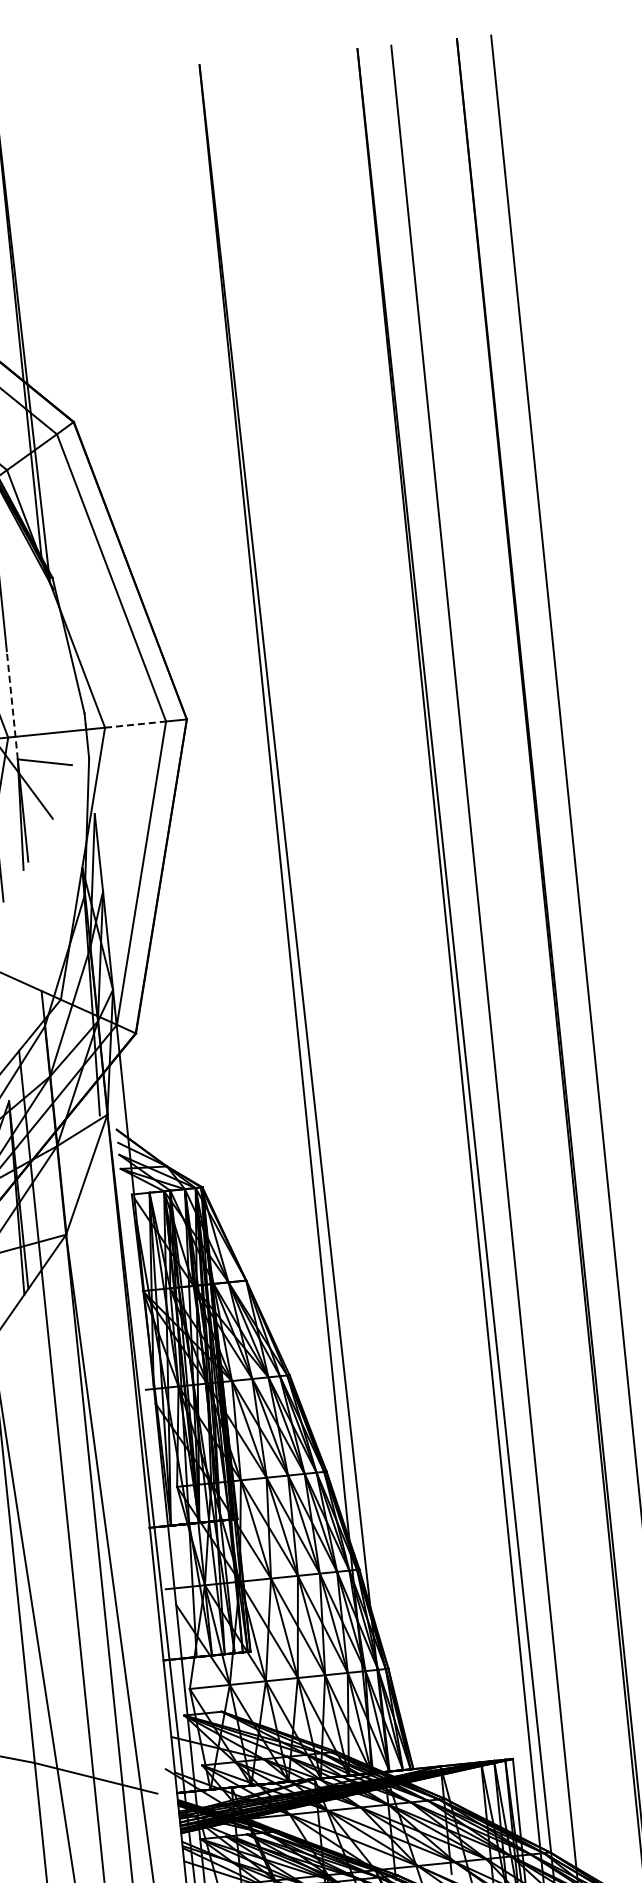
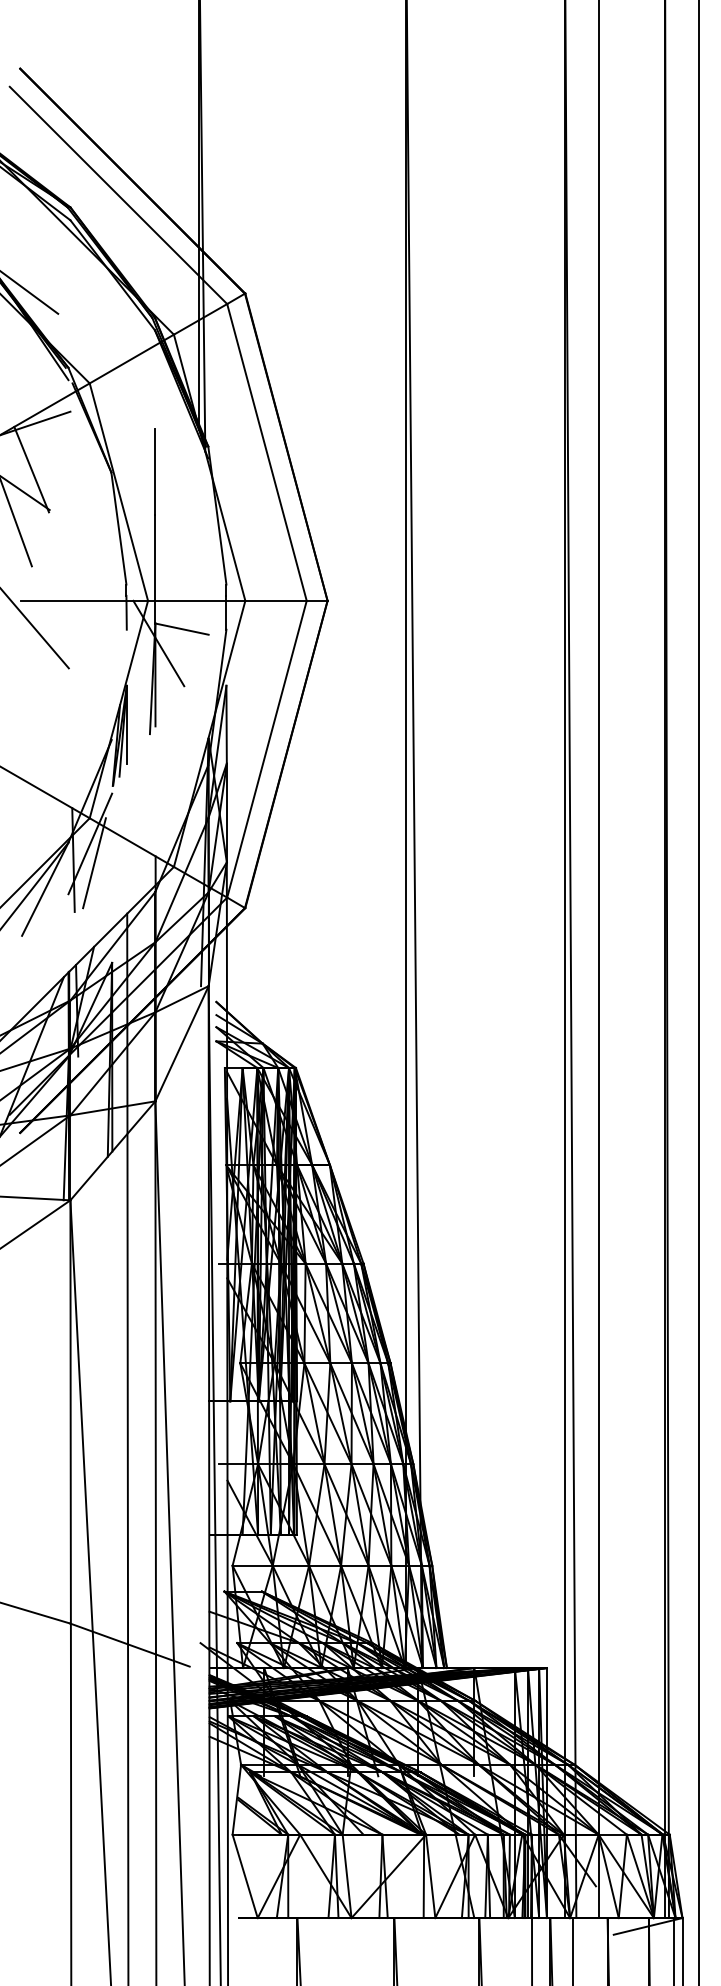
line: (12, 704) -> (155, 568), dashed -> solid
line: (135, 724) -> (276, 600), dashed -> solid

